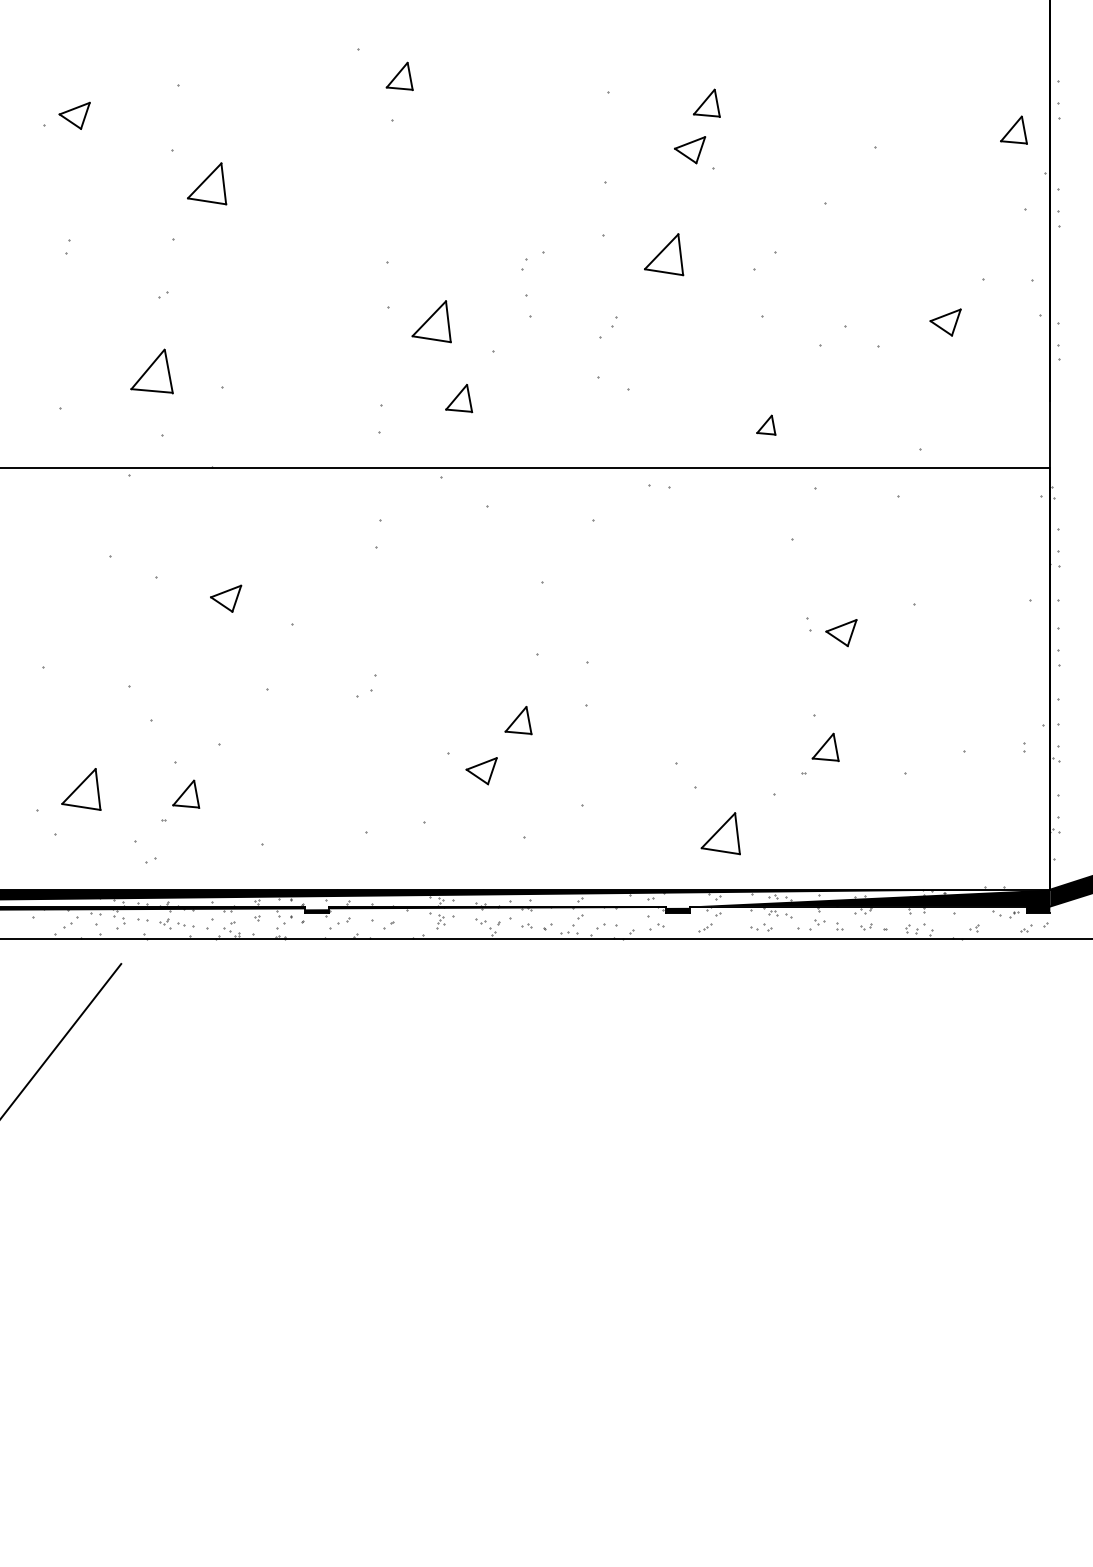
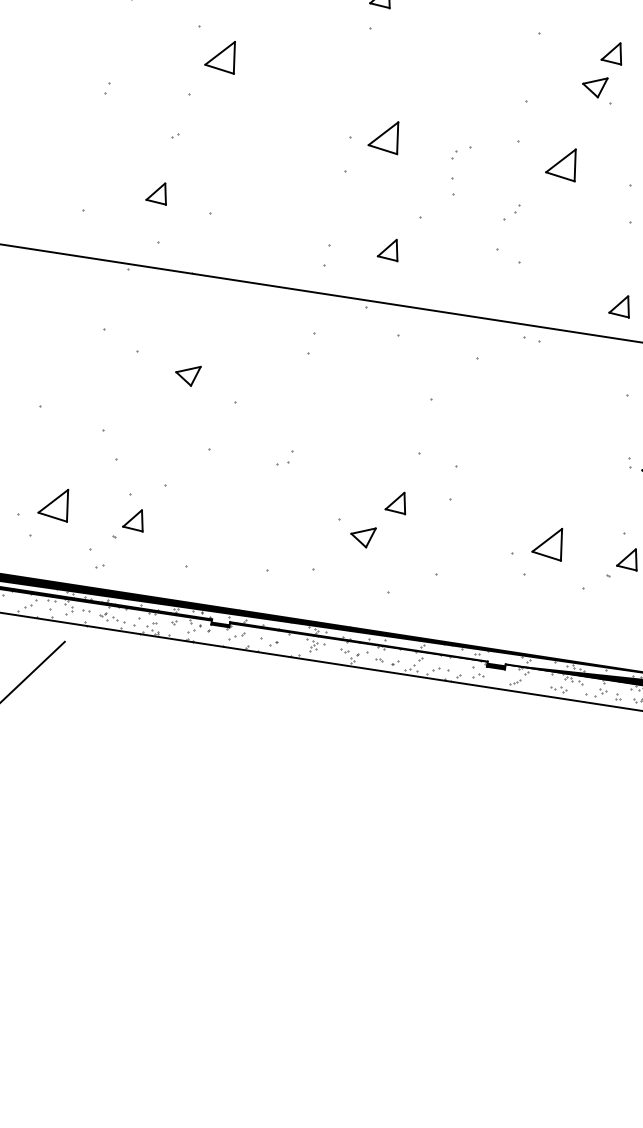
part: (431, 321) -> (384, 136), moved
part: (151, 371) -> (157, 192), size x0.62
part: (766, 424) -> (620, 305), size x1.43
part: (720, 833) -> (548, 542), moved

